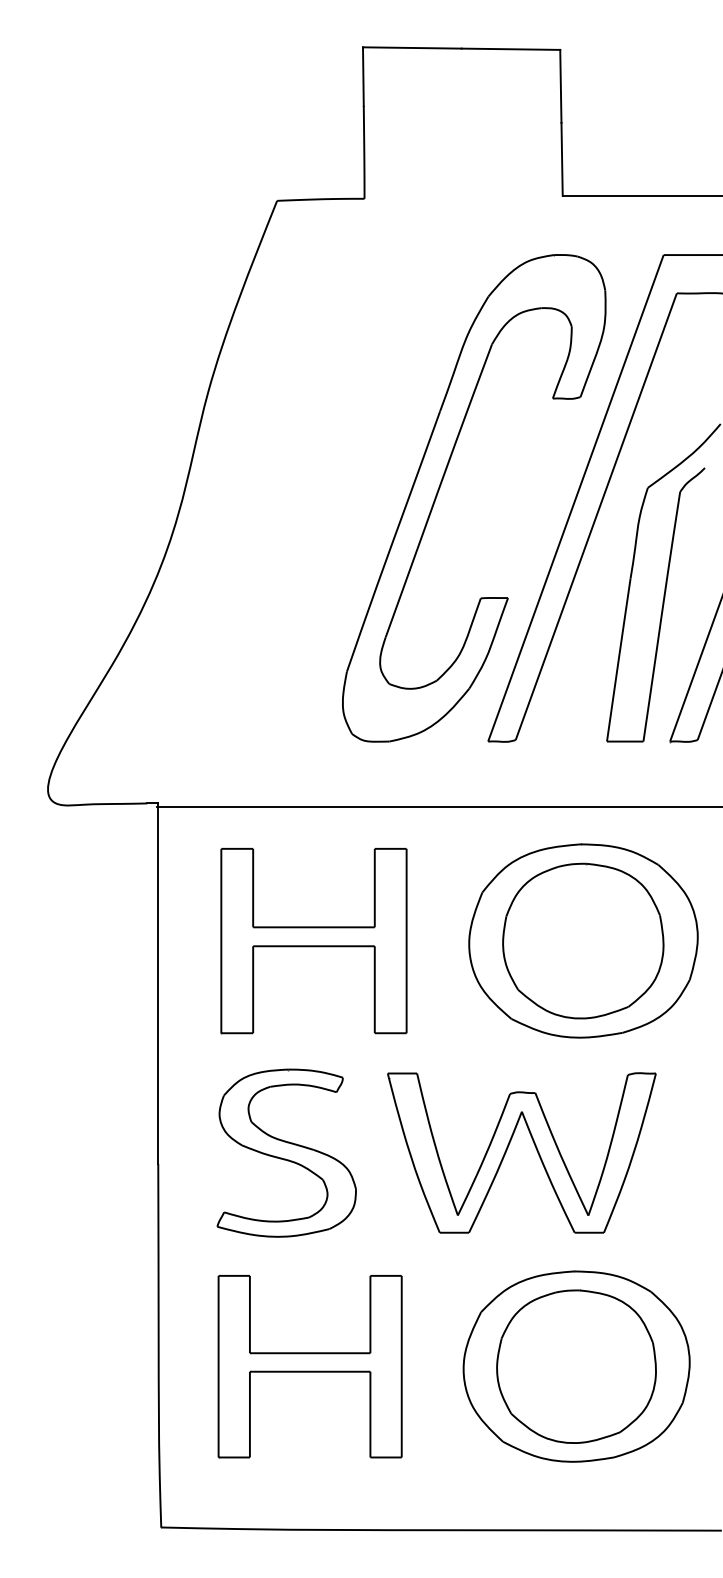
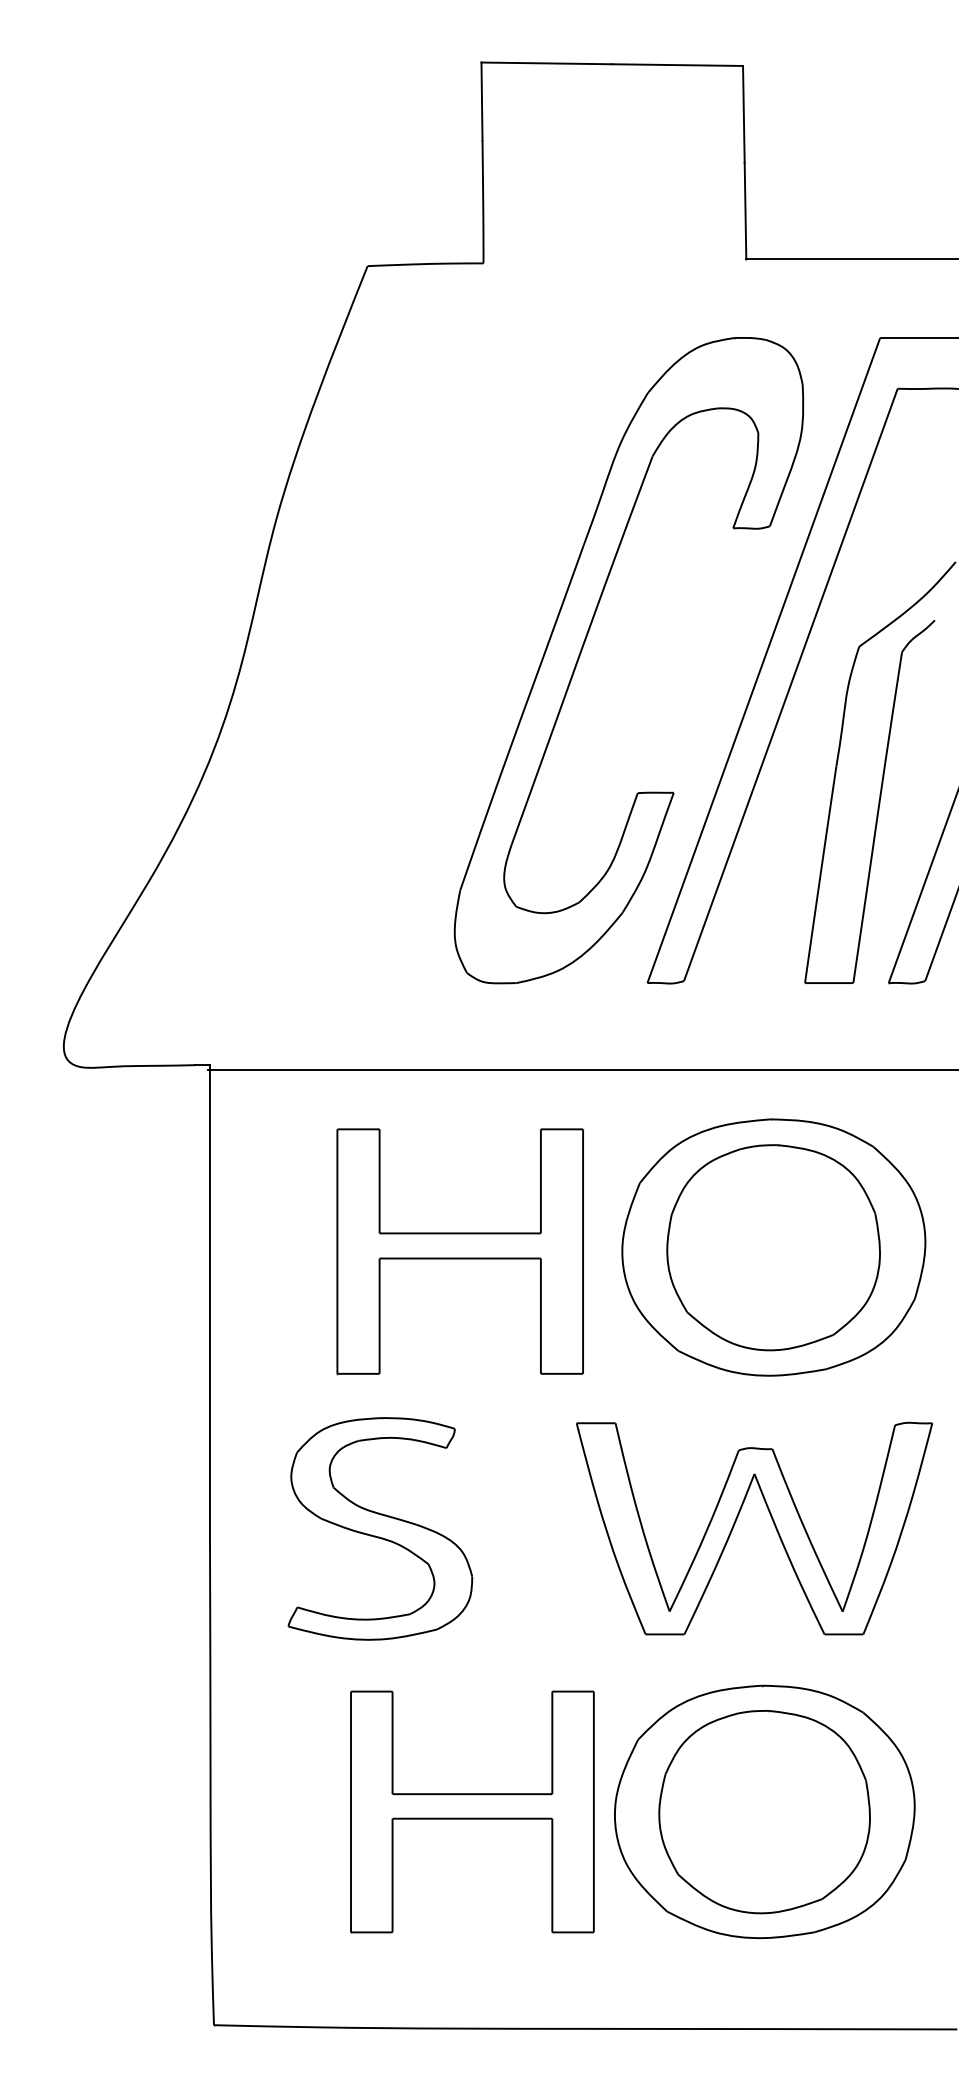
part: (313, 941) -> (459, 1252), moved
part: (508, 1148) -> (736, 1522), moved
part: (309, 1366) -> (471, 1811), moved

